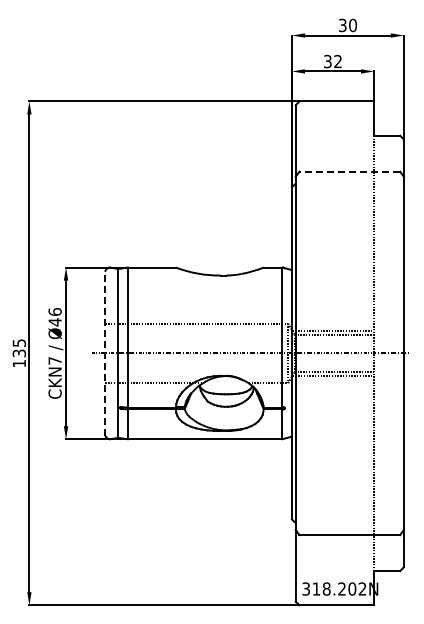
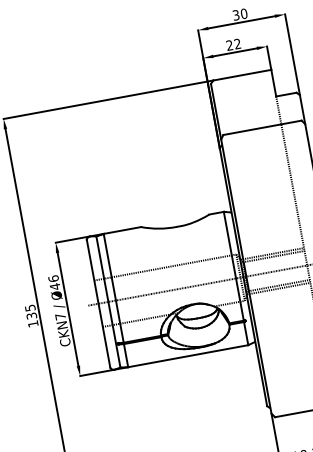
text: (327, 61) -> (229, 45), 32 -> 22
line: (349, 171) -> (262, 127), dashed -> solid
line: (105, 352) -> (98, 303), dashed -> solid

